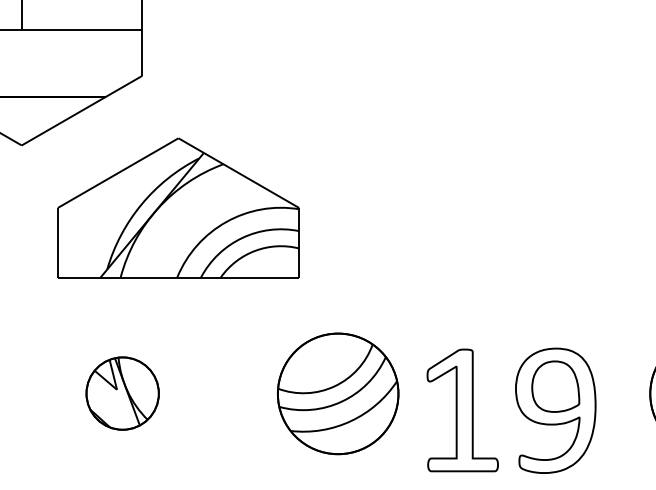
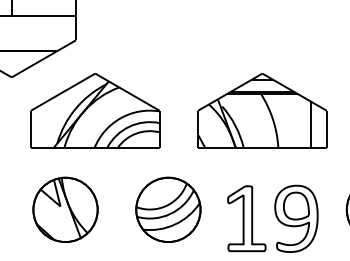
part: (492, 207) -> (262, 110), added
part: (122, 393) -> (65, 209), size x1.67
part: (338, 393) -> (168, 209), moved

